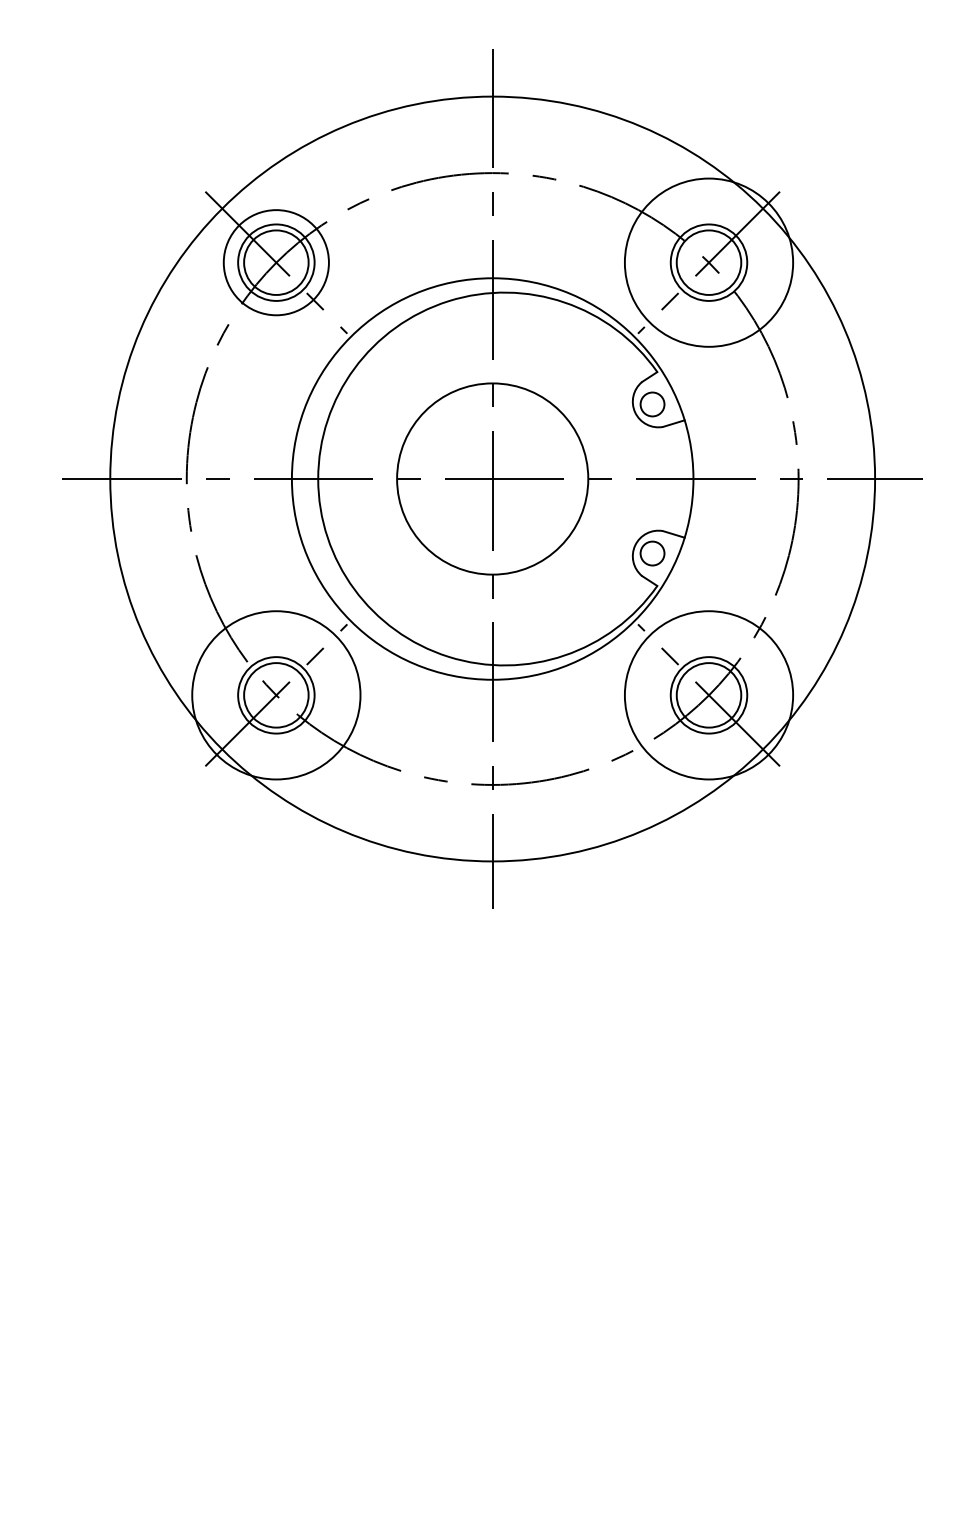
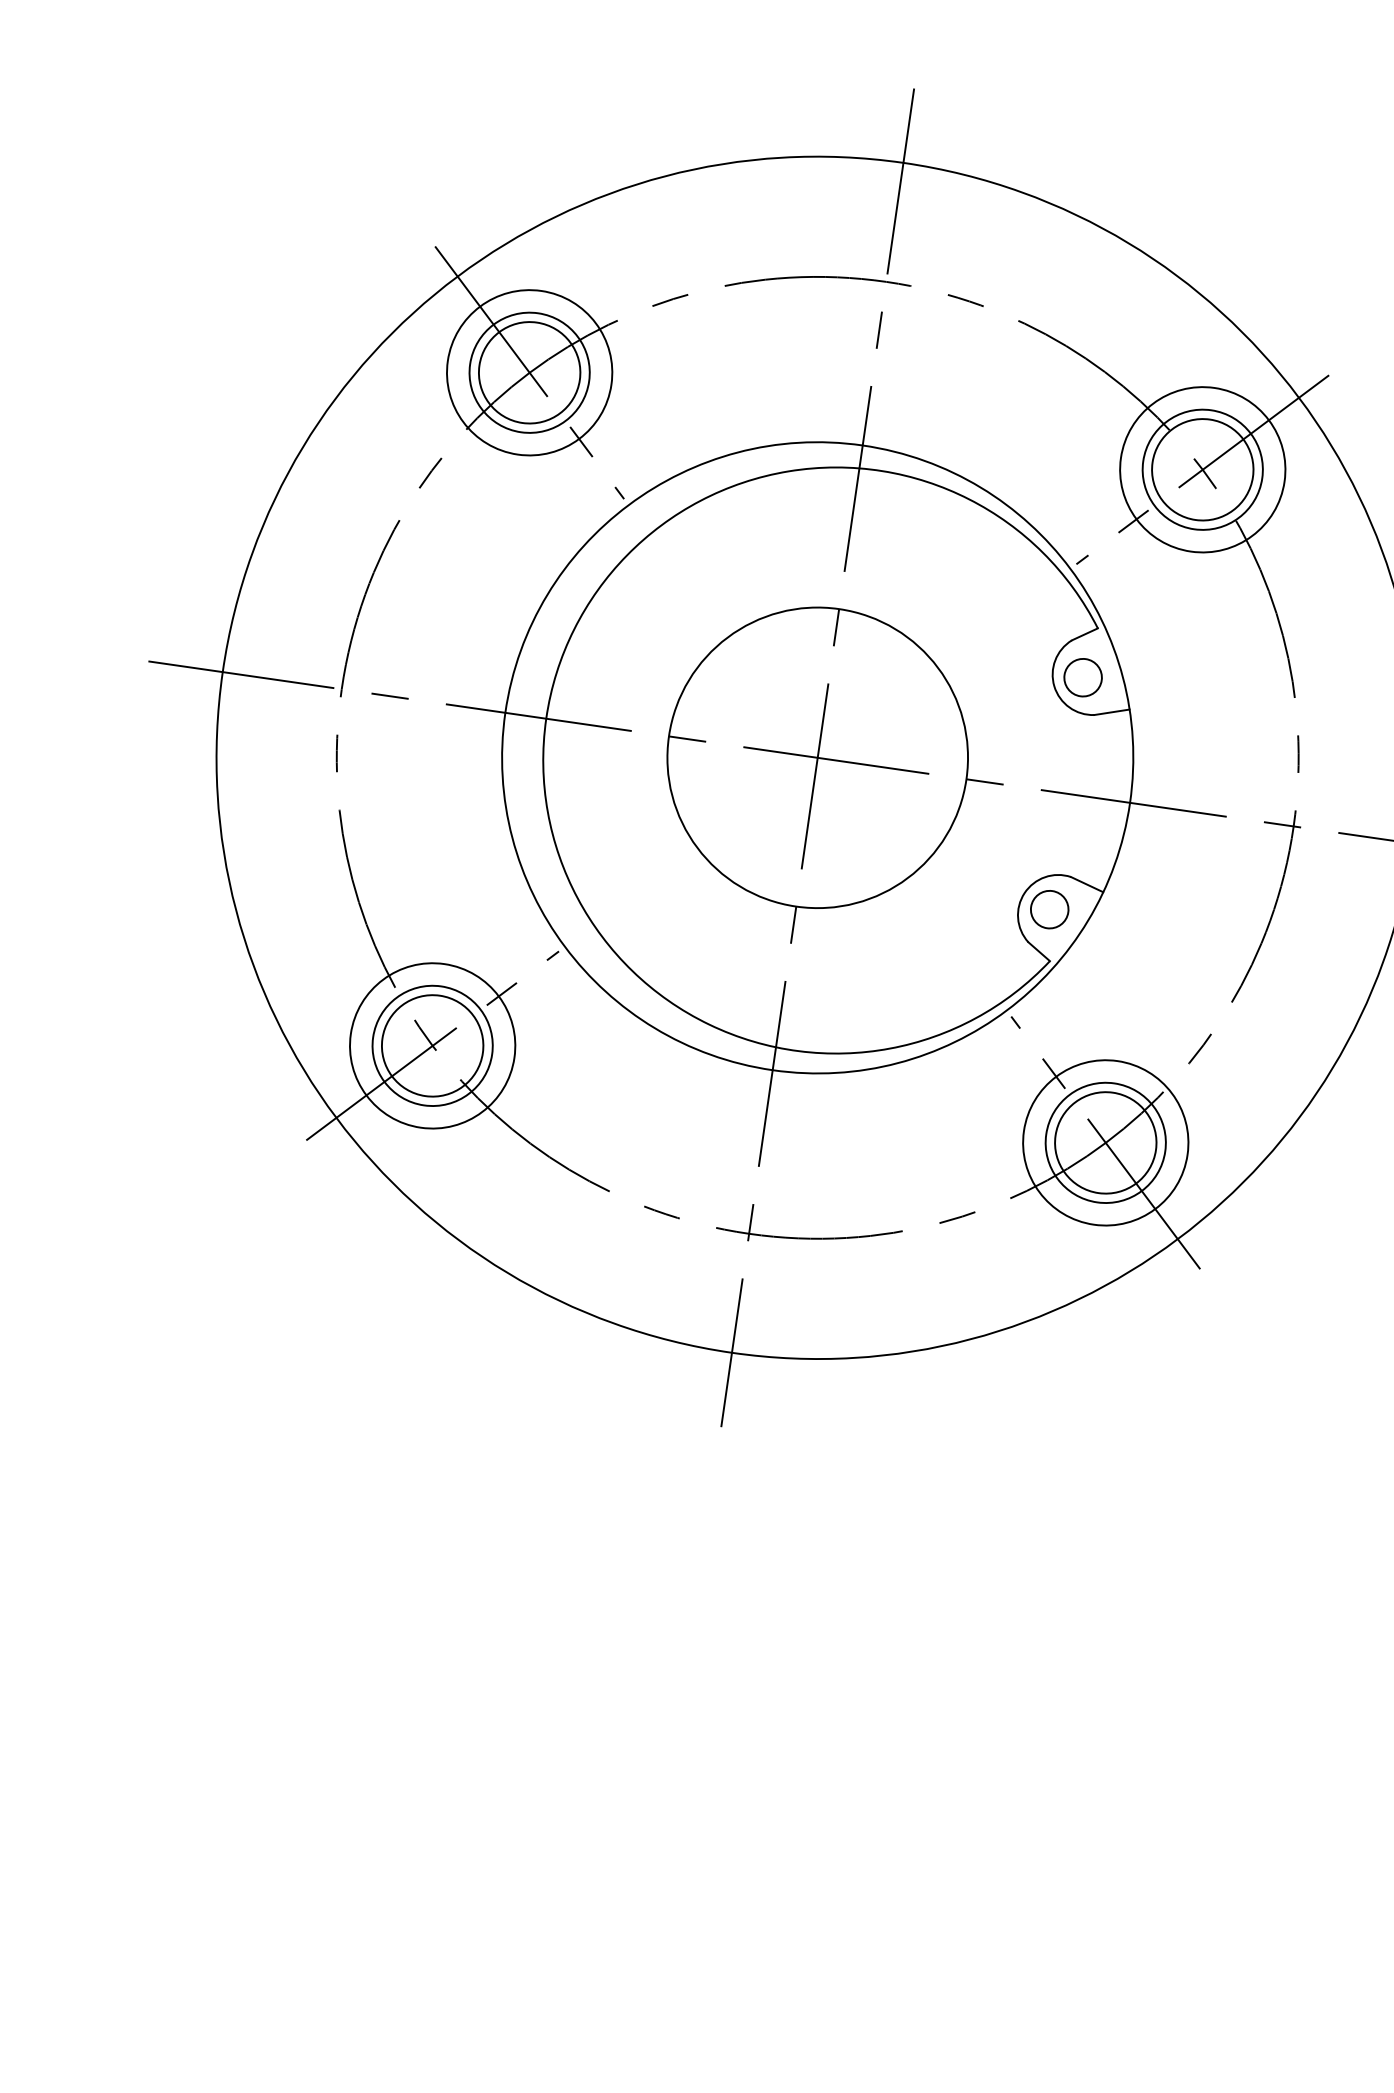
circle: (708, 262) -> (1202, 469), size x0.62
circle: (275, 694) -> (431, 1044), size x0.62
circle: (708, 694) -> (1105, 1141), size x0.62

